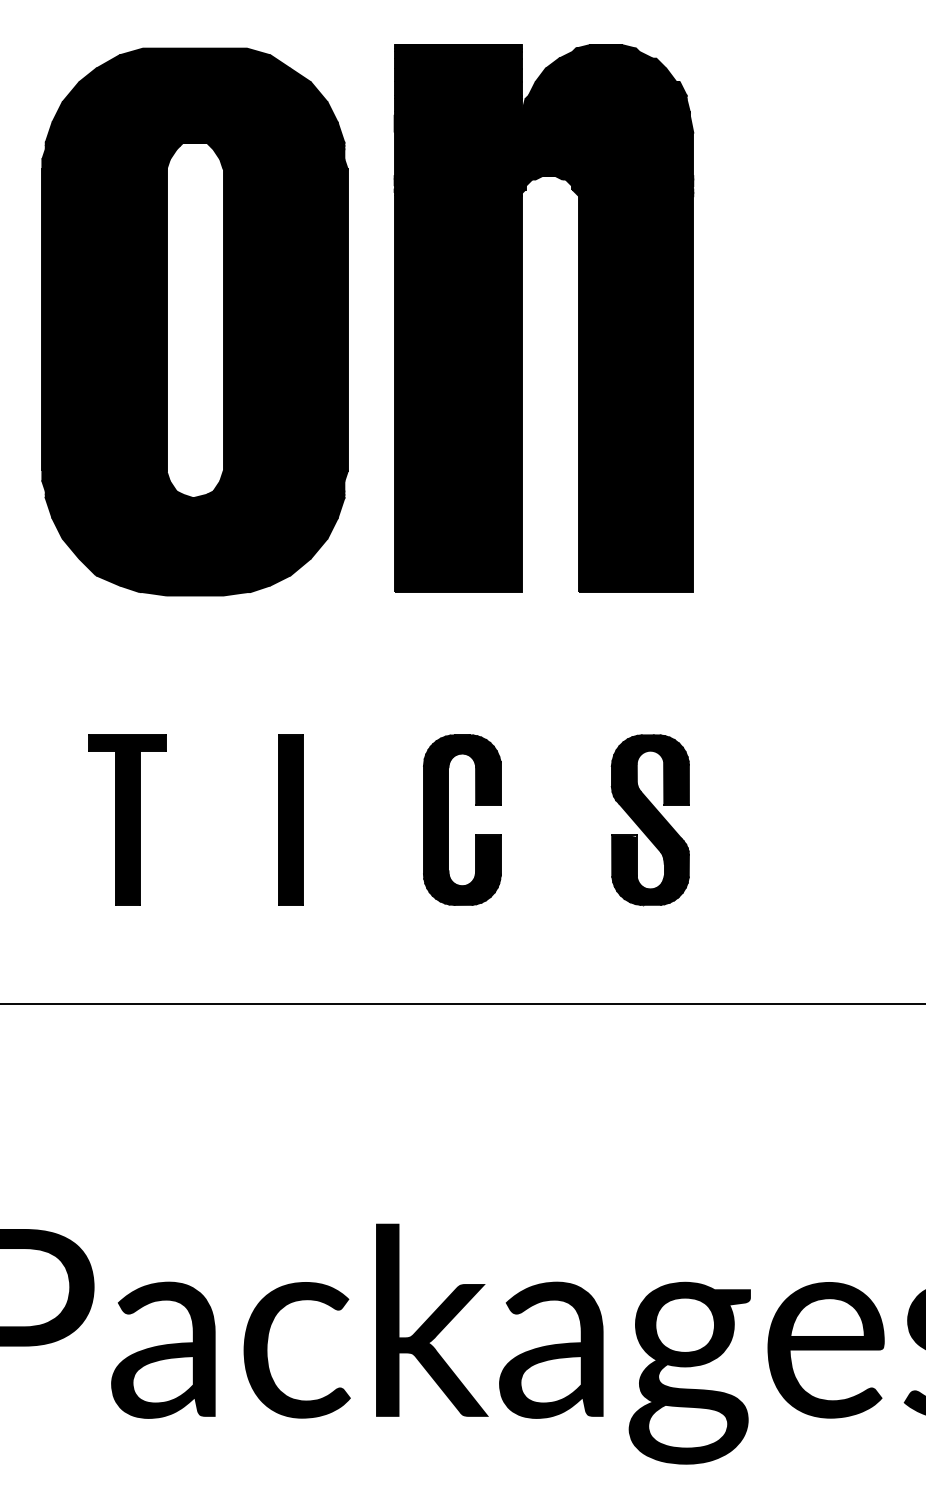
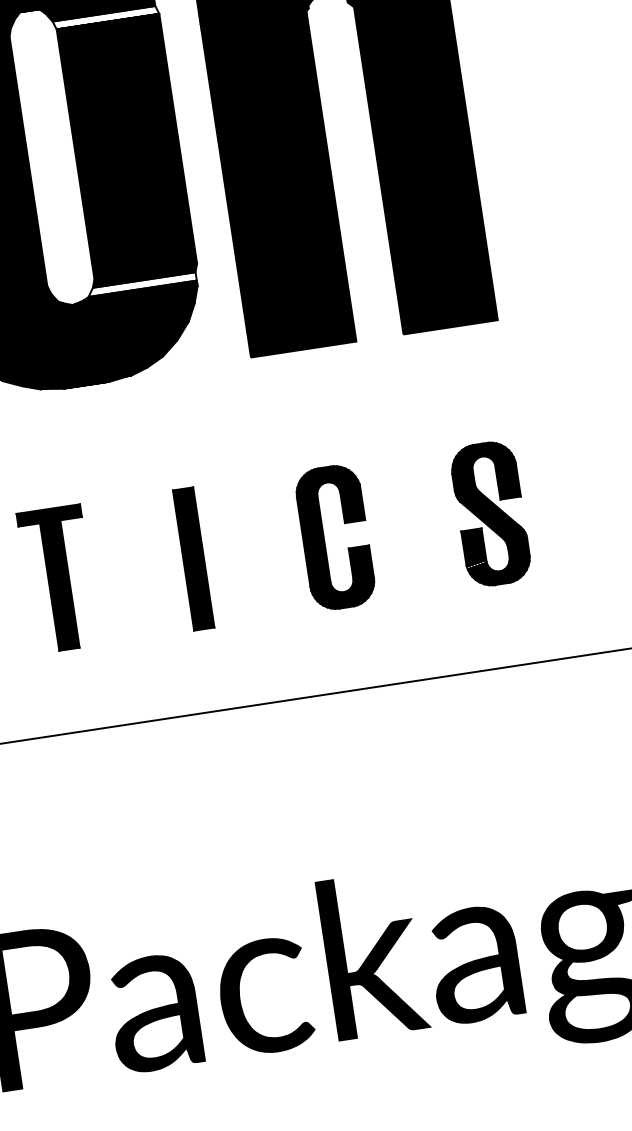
fill: (283, 164) -> (105, 17), removed
fill: (278, 486) -> (141, 284), removed

